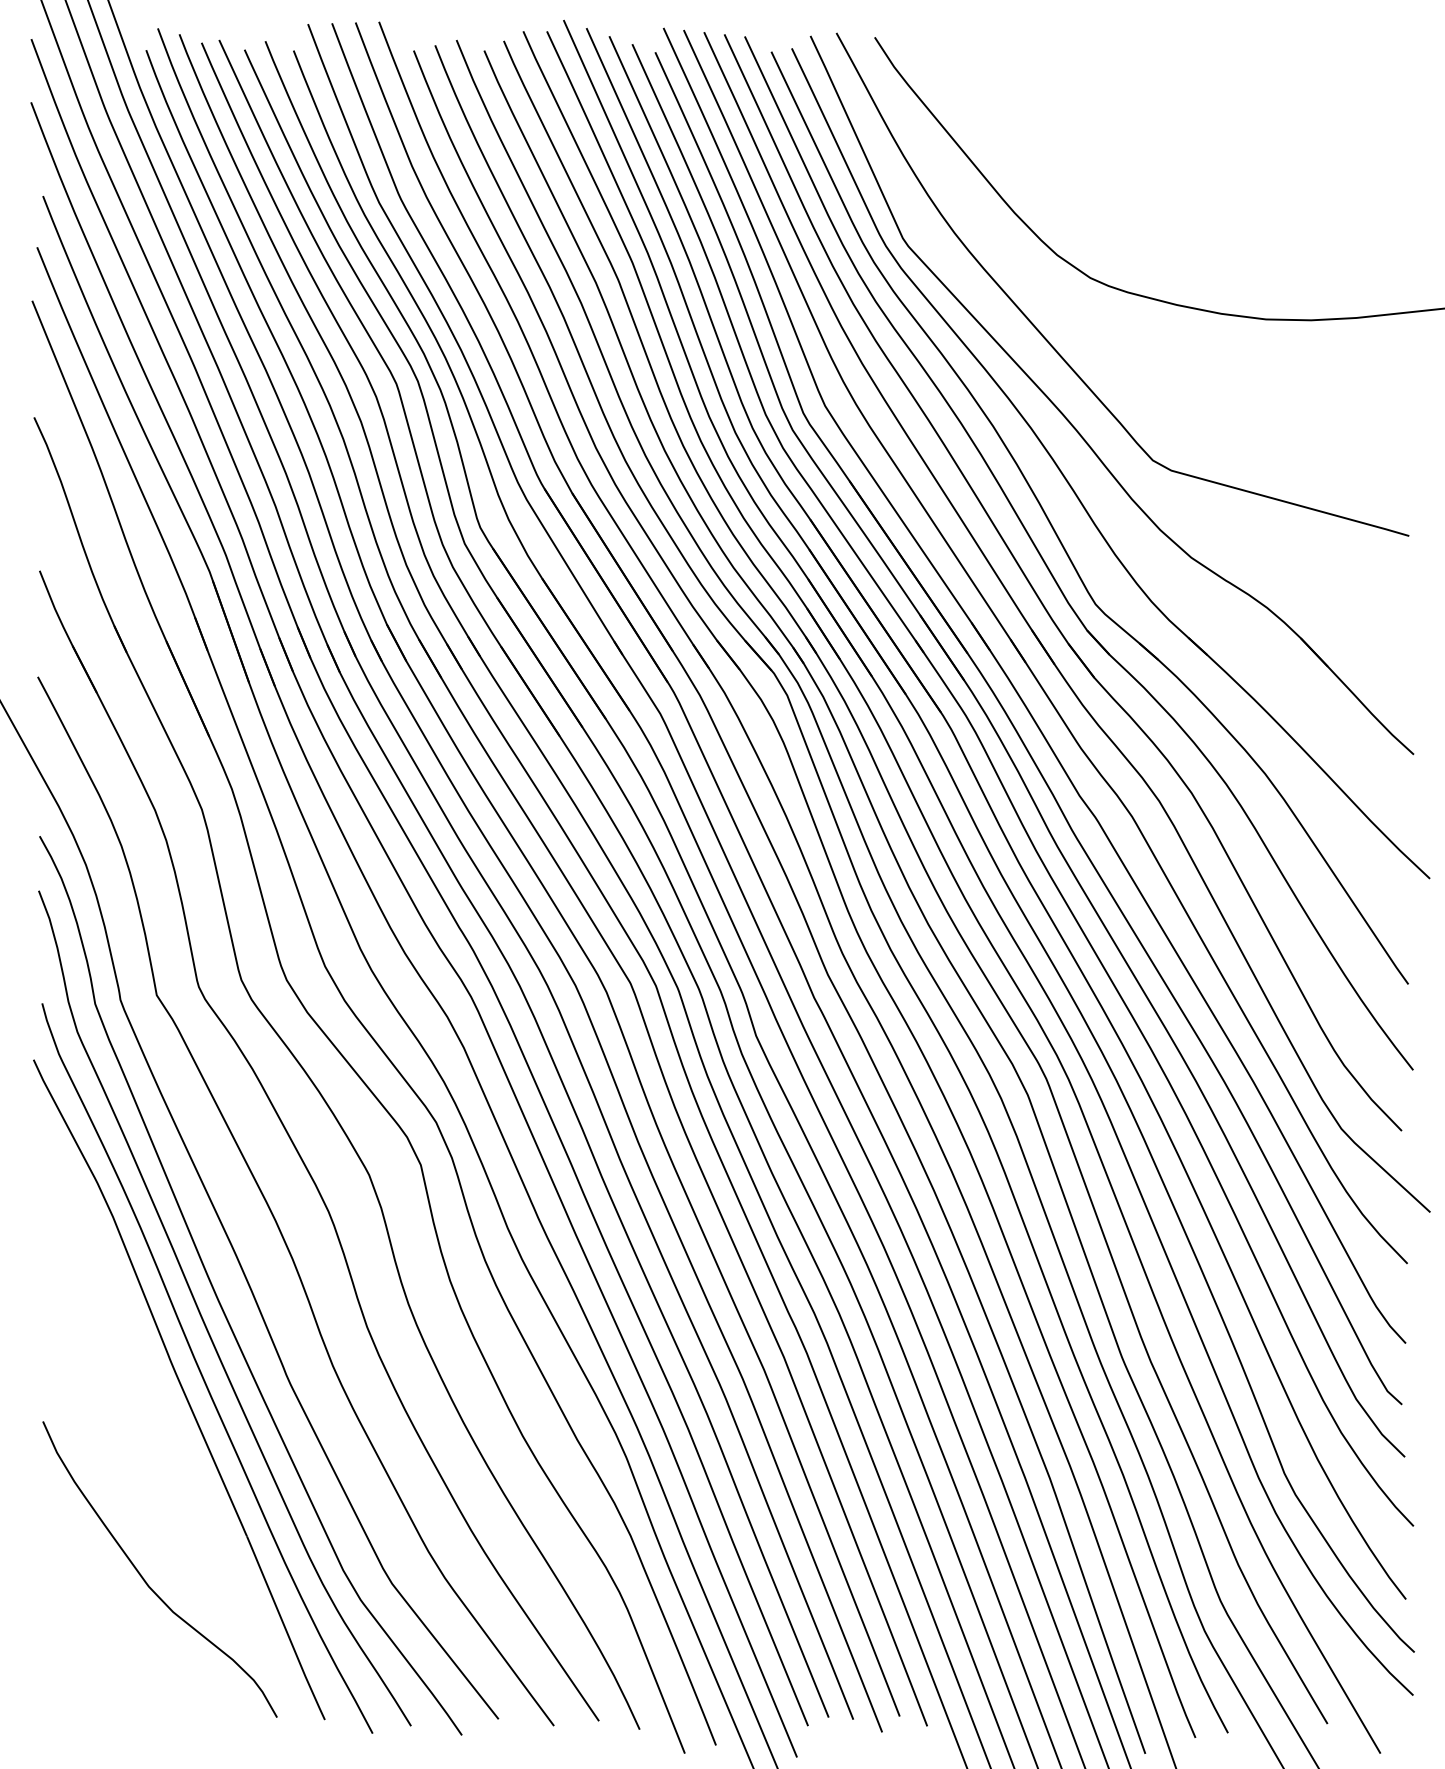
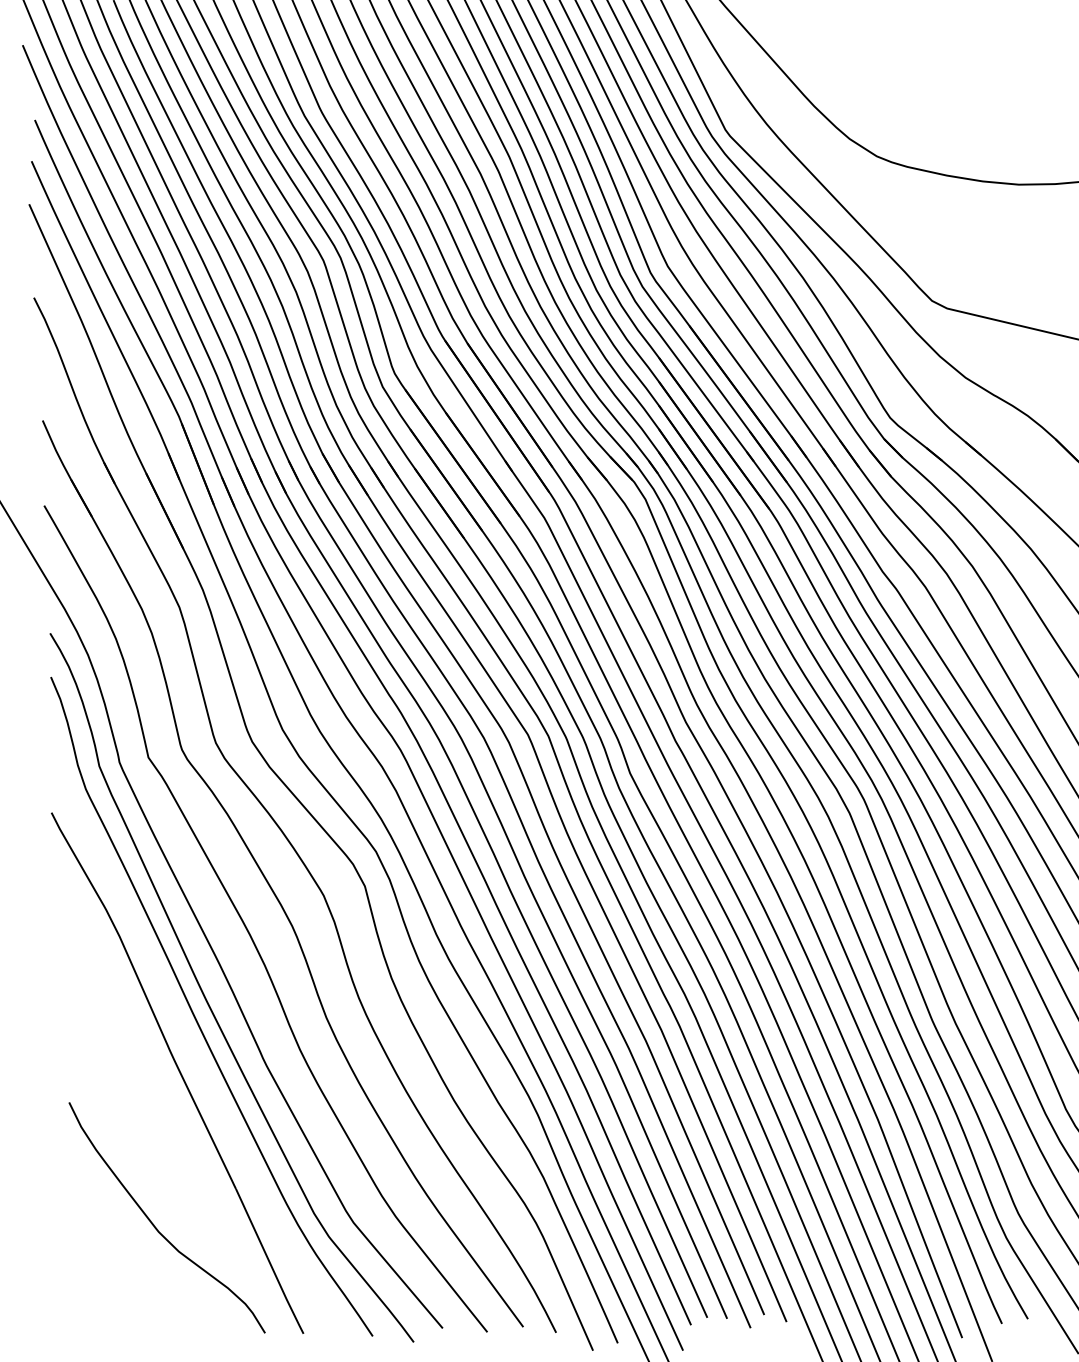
curve: (201, 1371) -> (194, 1057), removed

